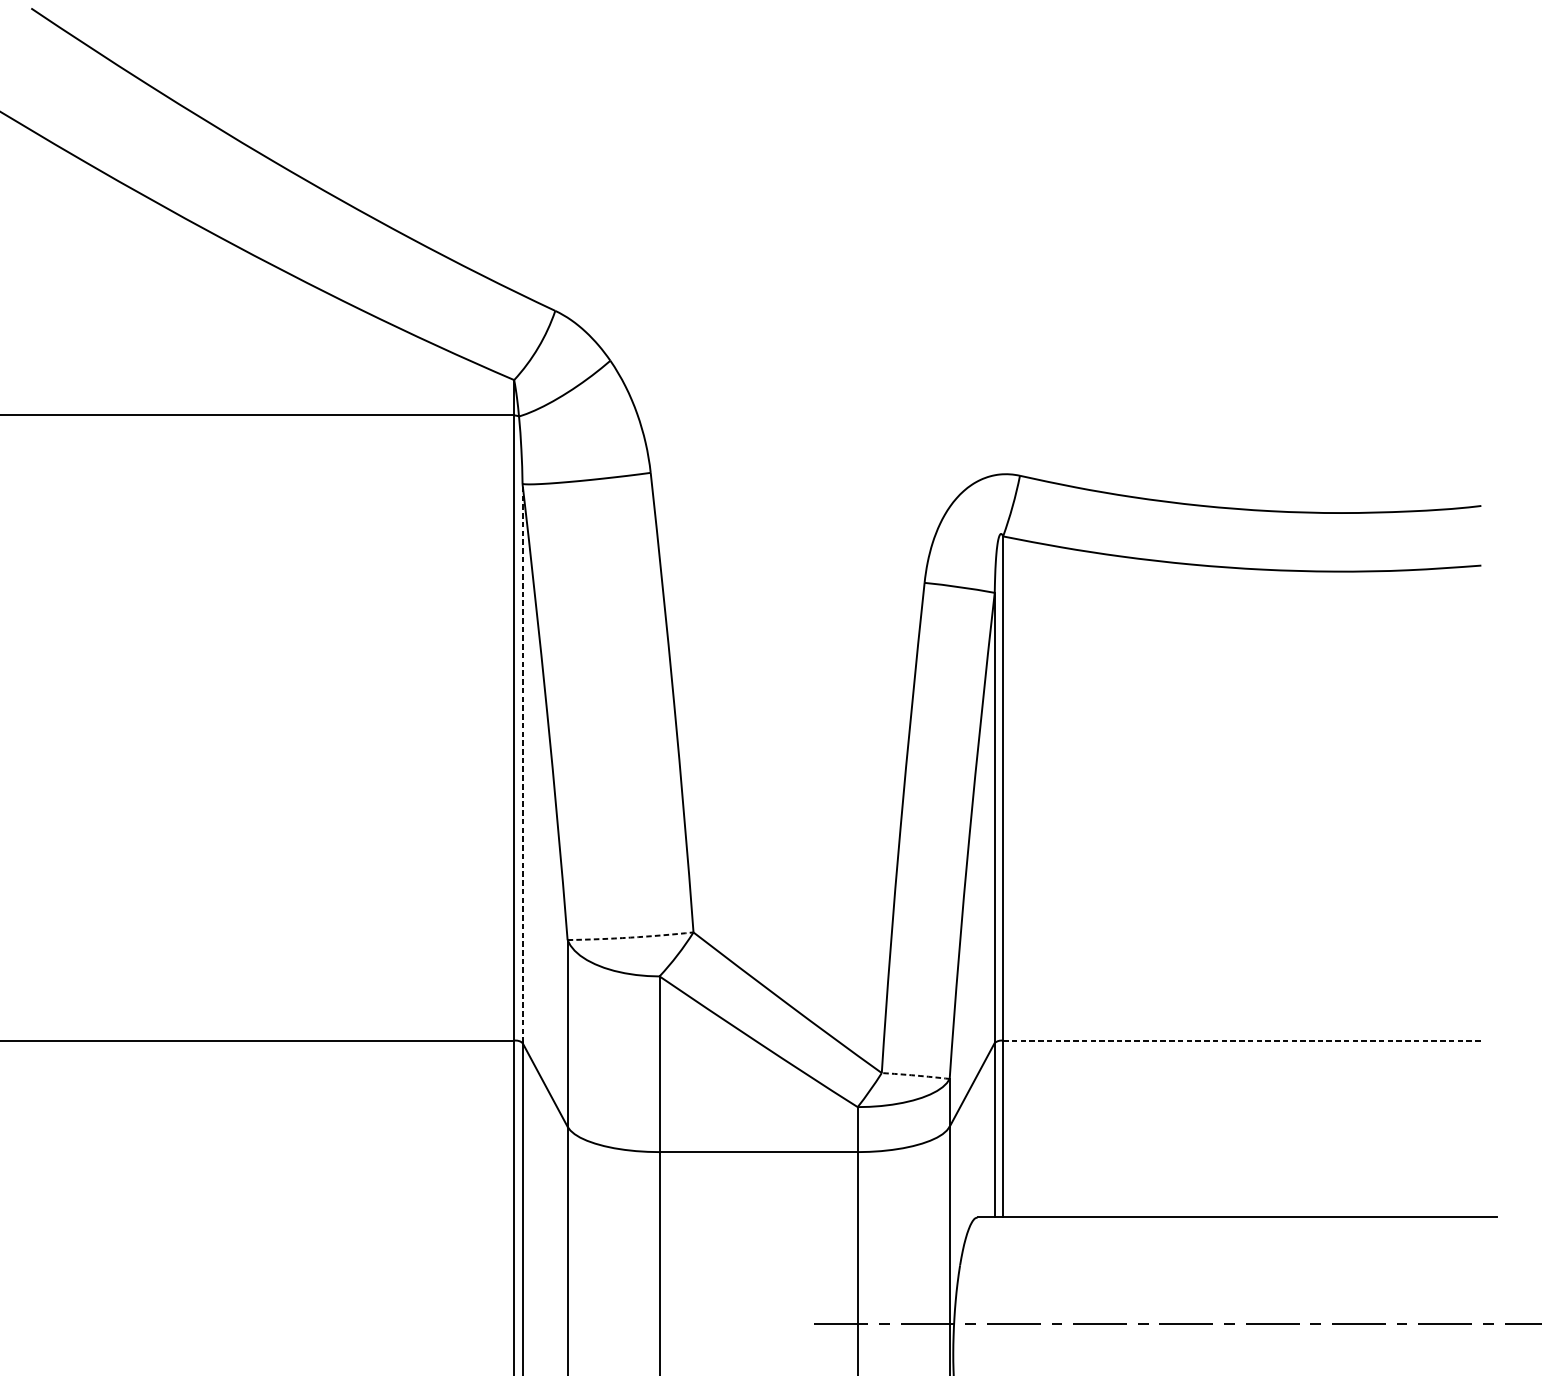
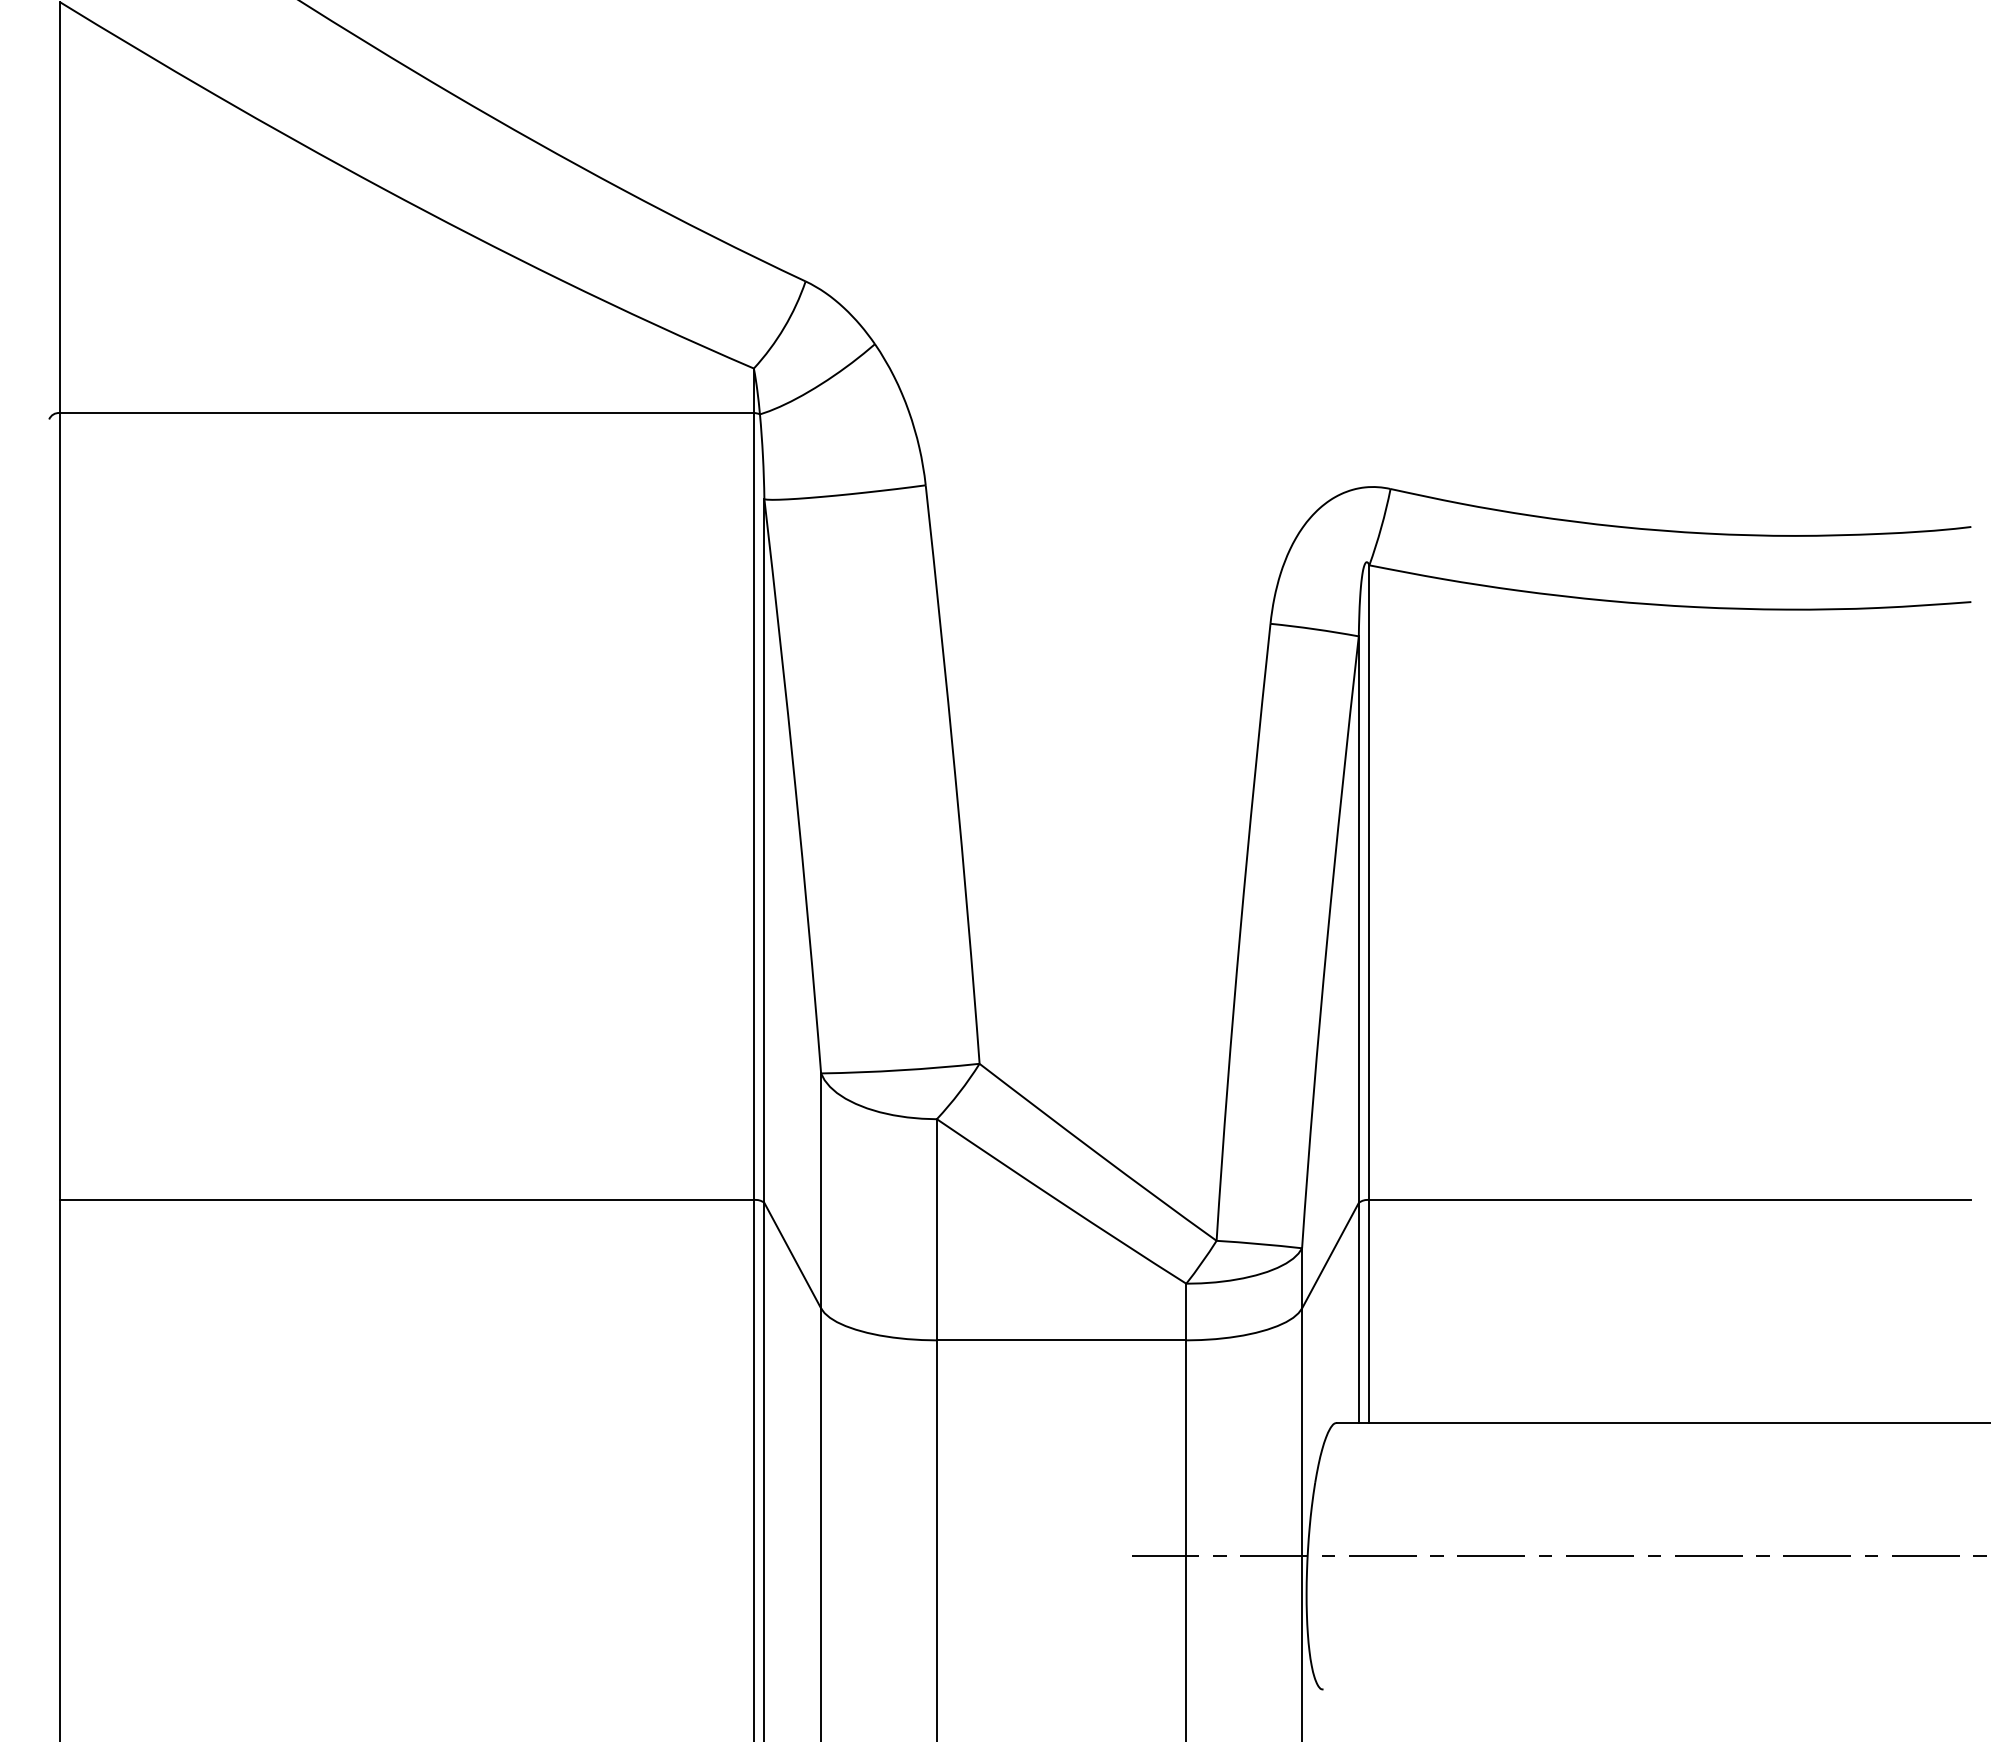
line: (522, 763) -> (764, 851), dashed -> solid
arc: (630, 937) -> (900, 1070), dashed -> solid
line: (1242, 1041) -> (1670, 1200), dashed -> solid
arc: (915, 1075) -> (1259, 1244), dashed -> solid

